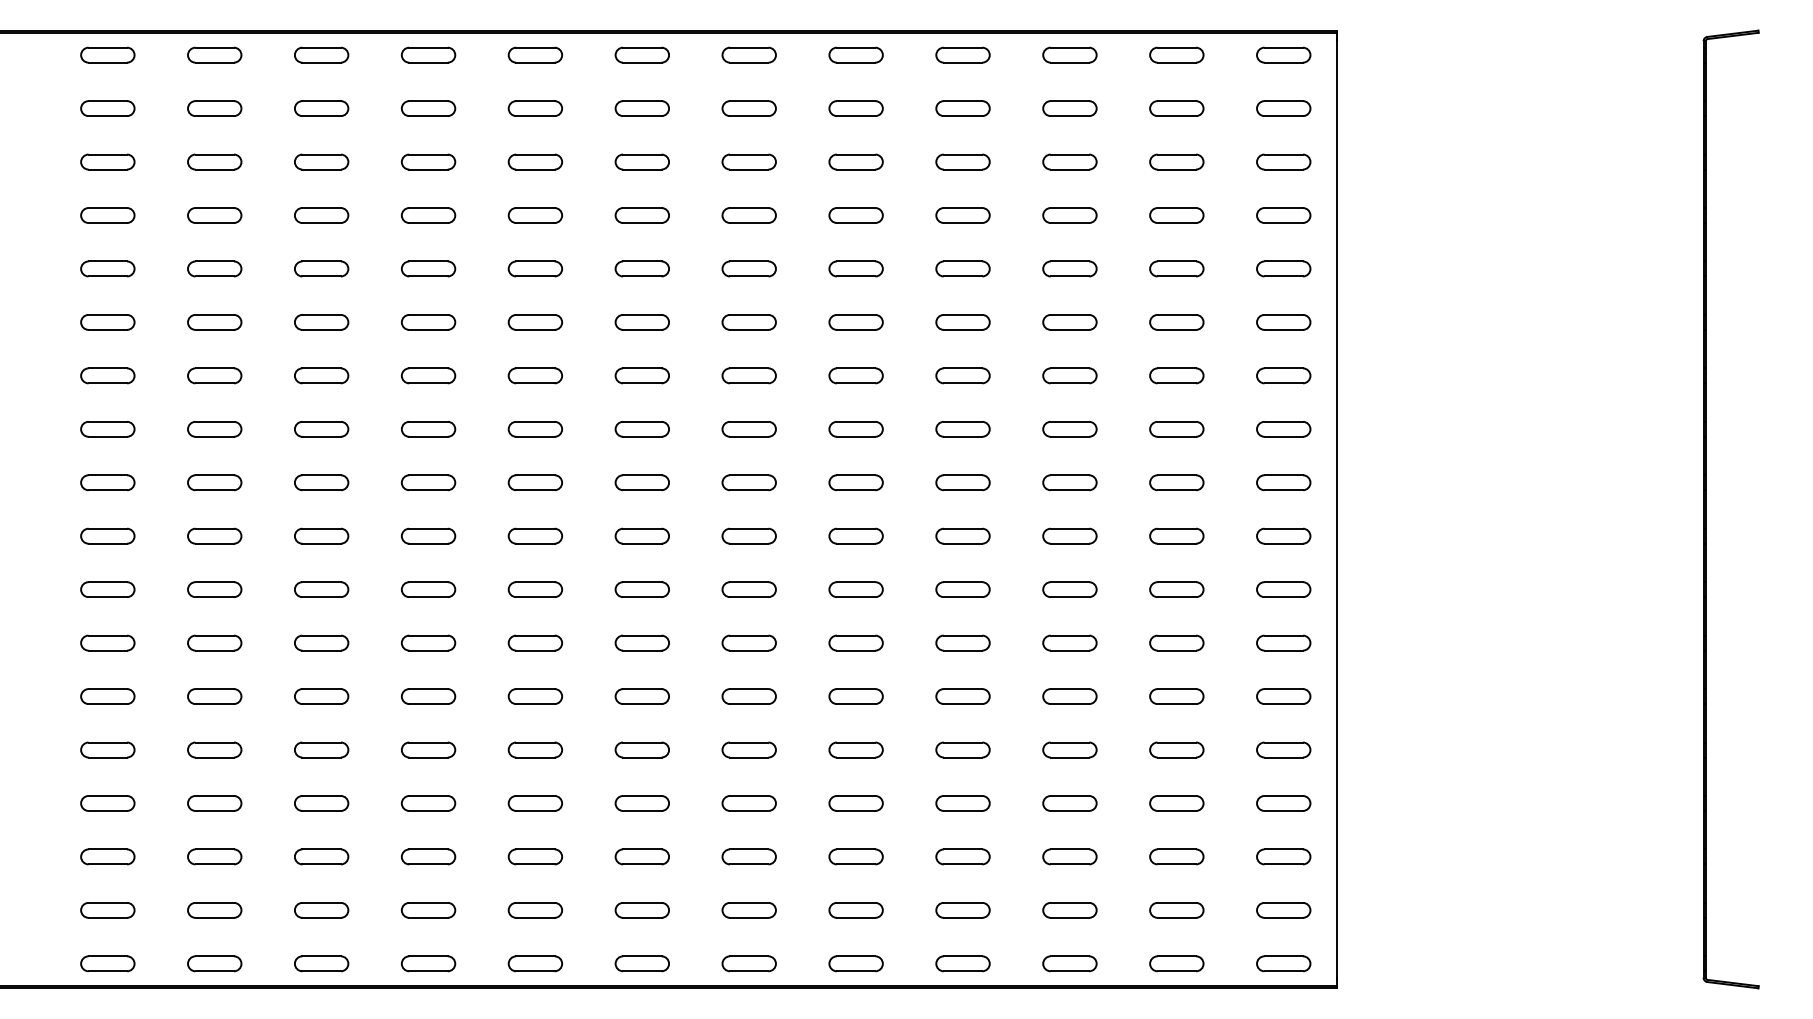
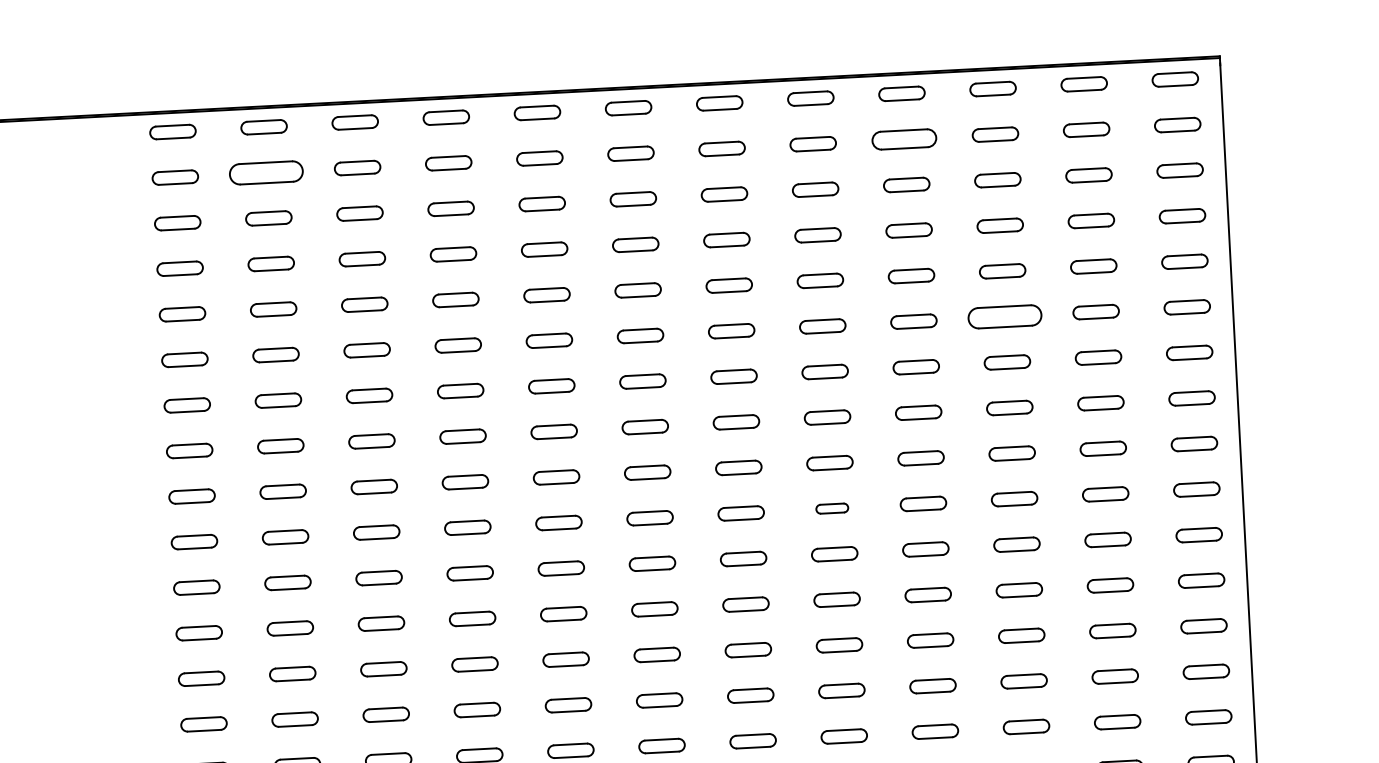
part: (214, 108) -> (266, 172), size x1.6
part: (962, 108) -> (903, 139), size x1.4
part: (1069, 322) -> (1004, 316), size x1.6
part: (855, 535) -> (831, 508), size x0.7

